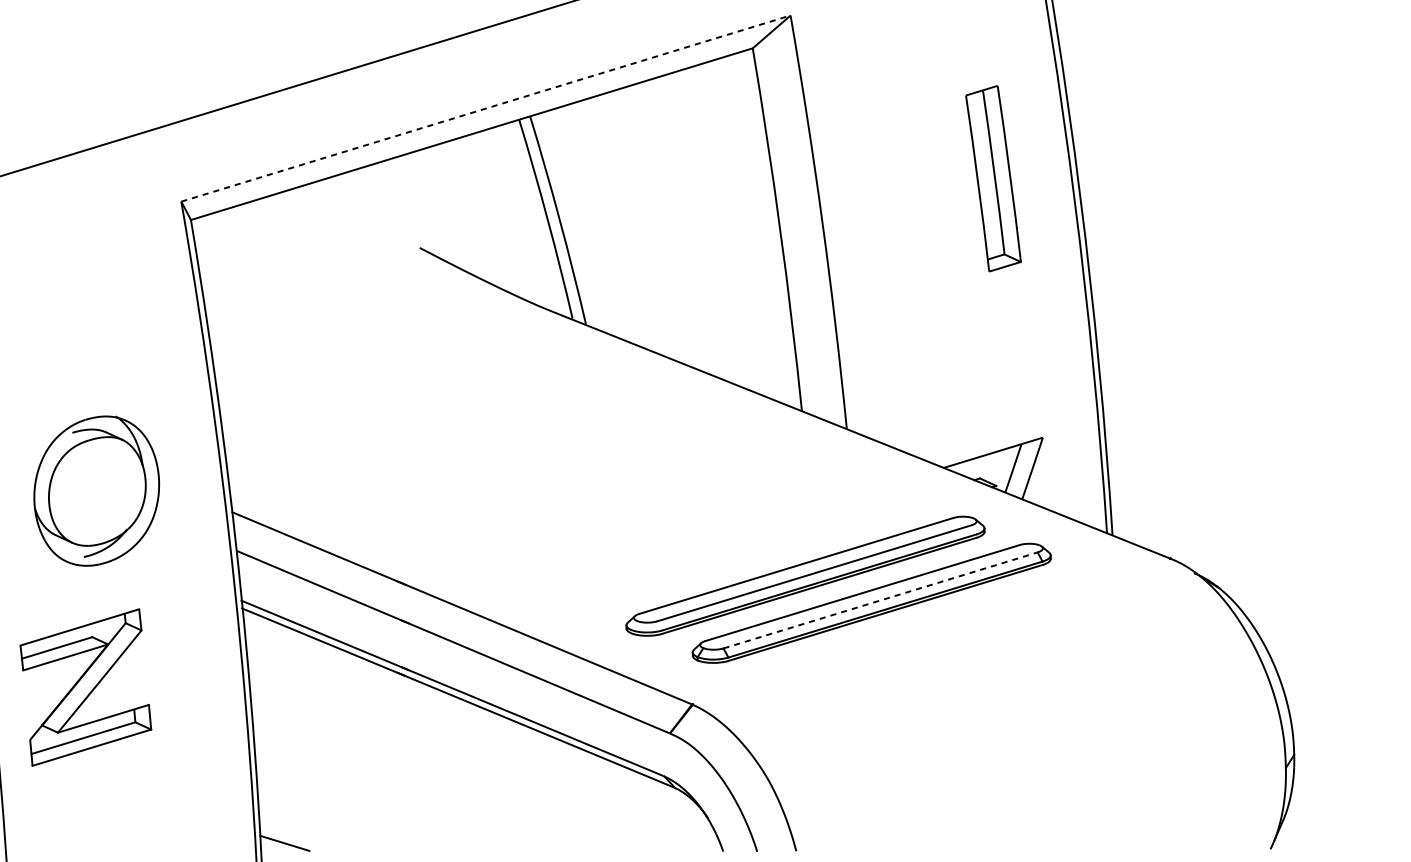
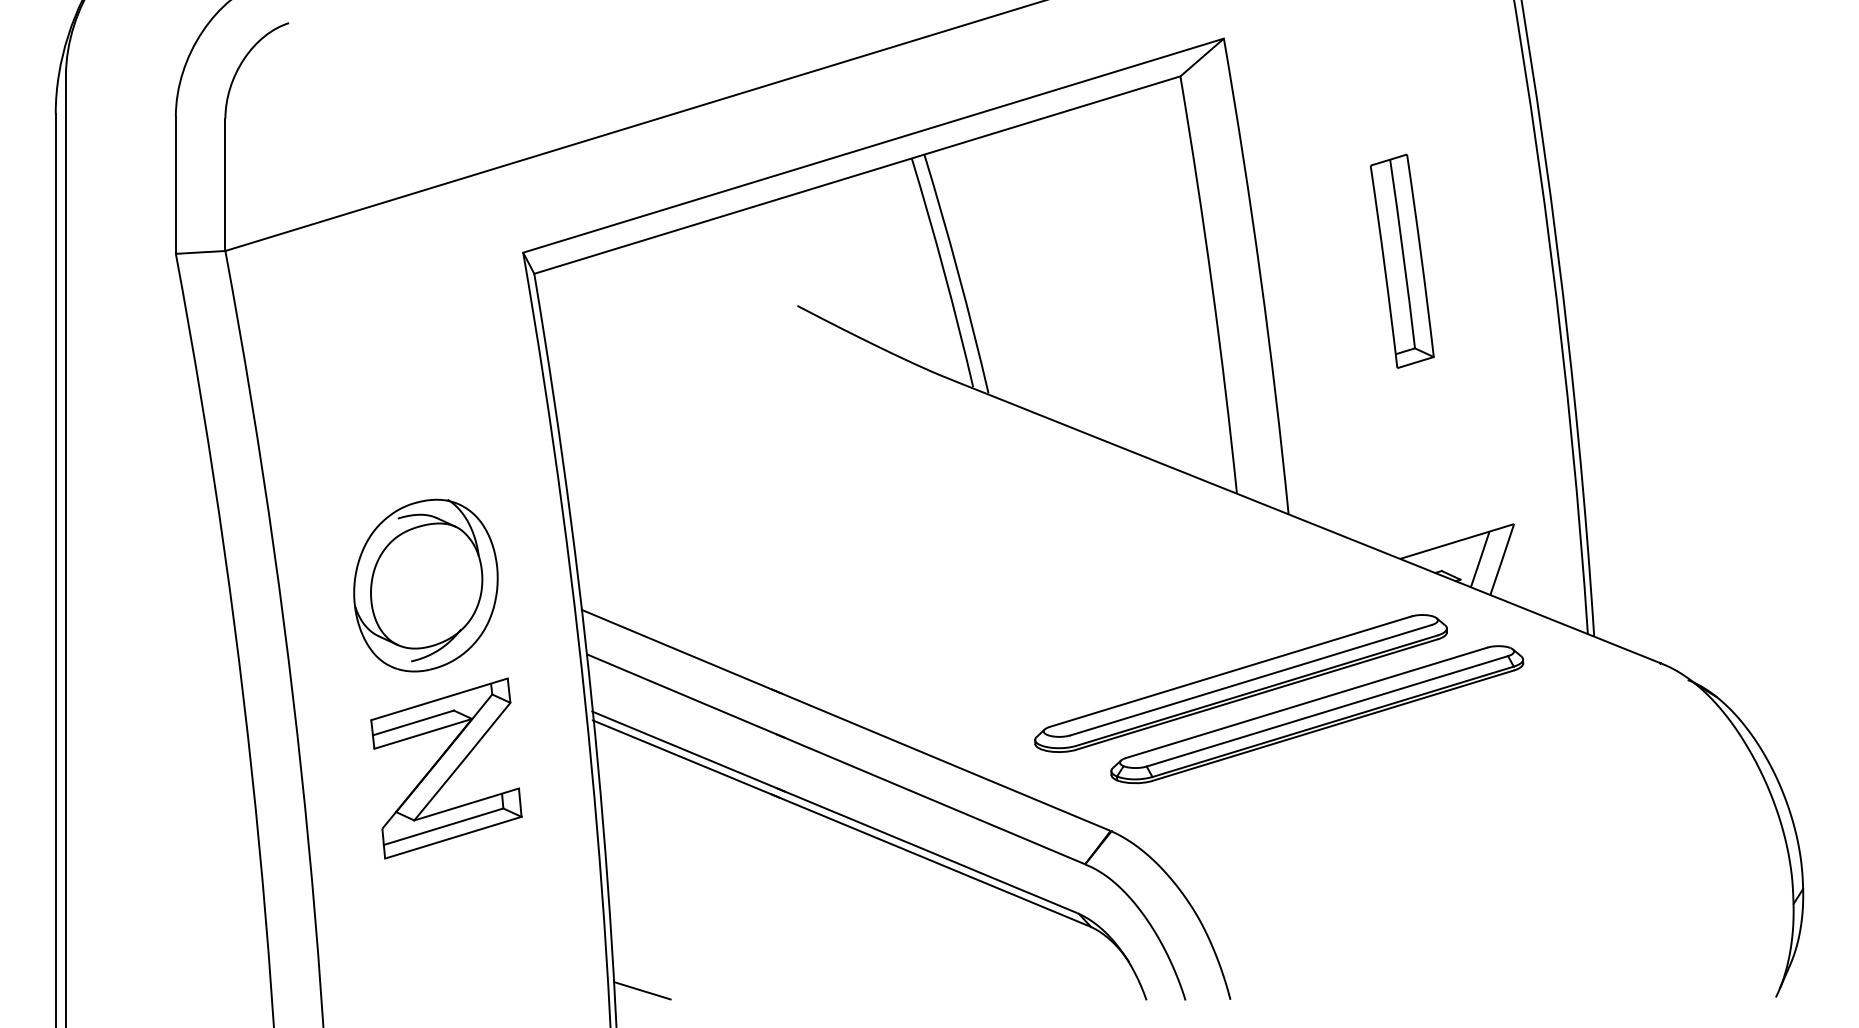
line: (486, 108) -> (874, 145), dashed -> solid
part: (992, 178) -> (1401, 260), moved
line: (880, 600) -> (1327, 711), dashed -> solid
part: (85, 687) -> (446, 768), moved

